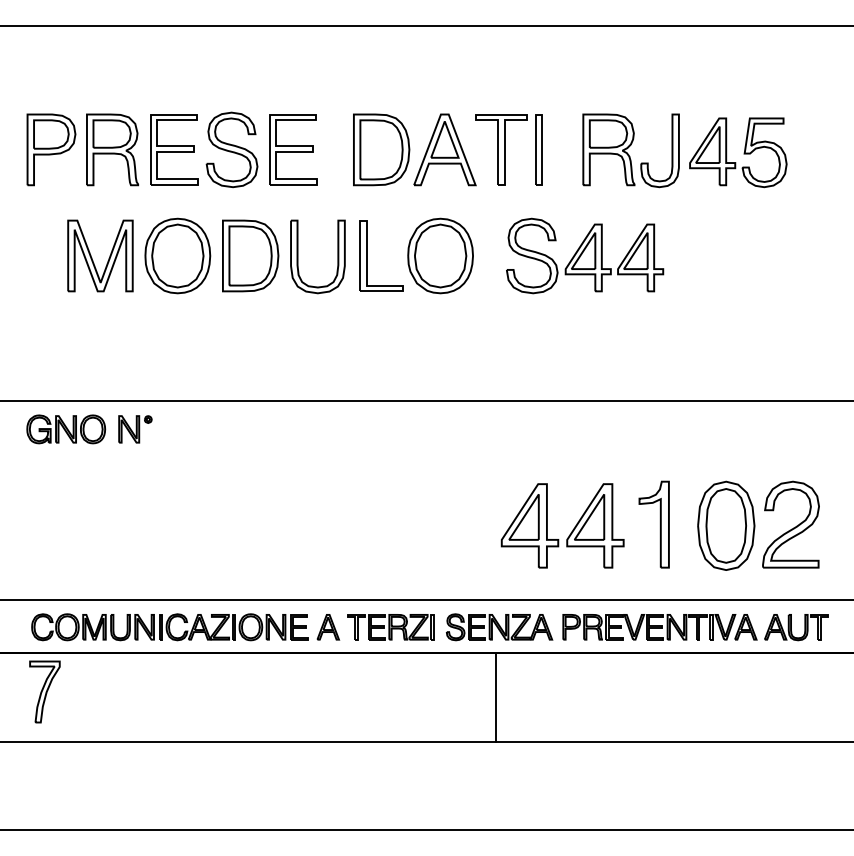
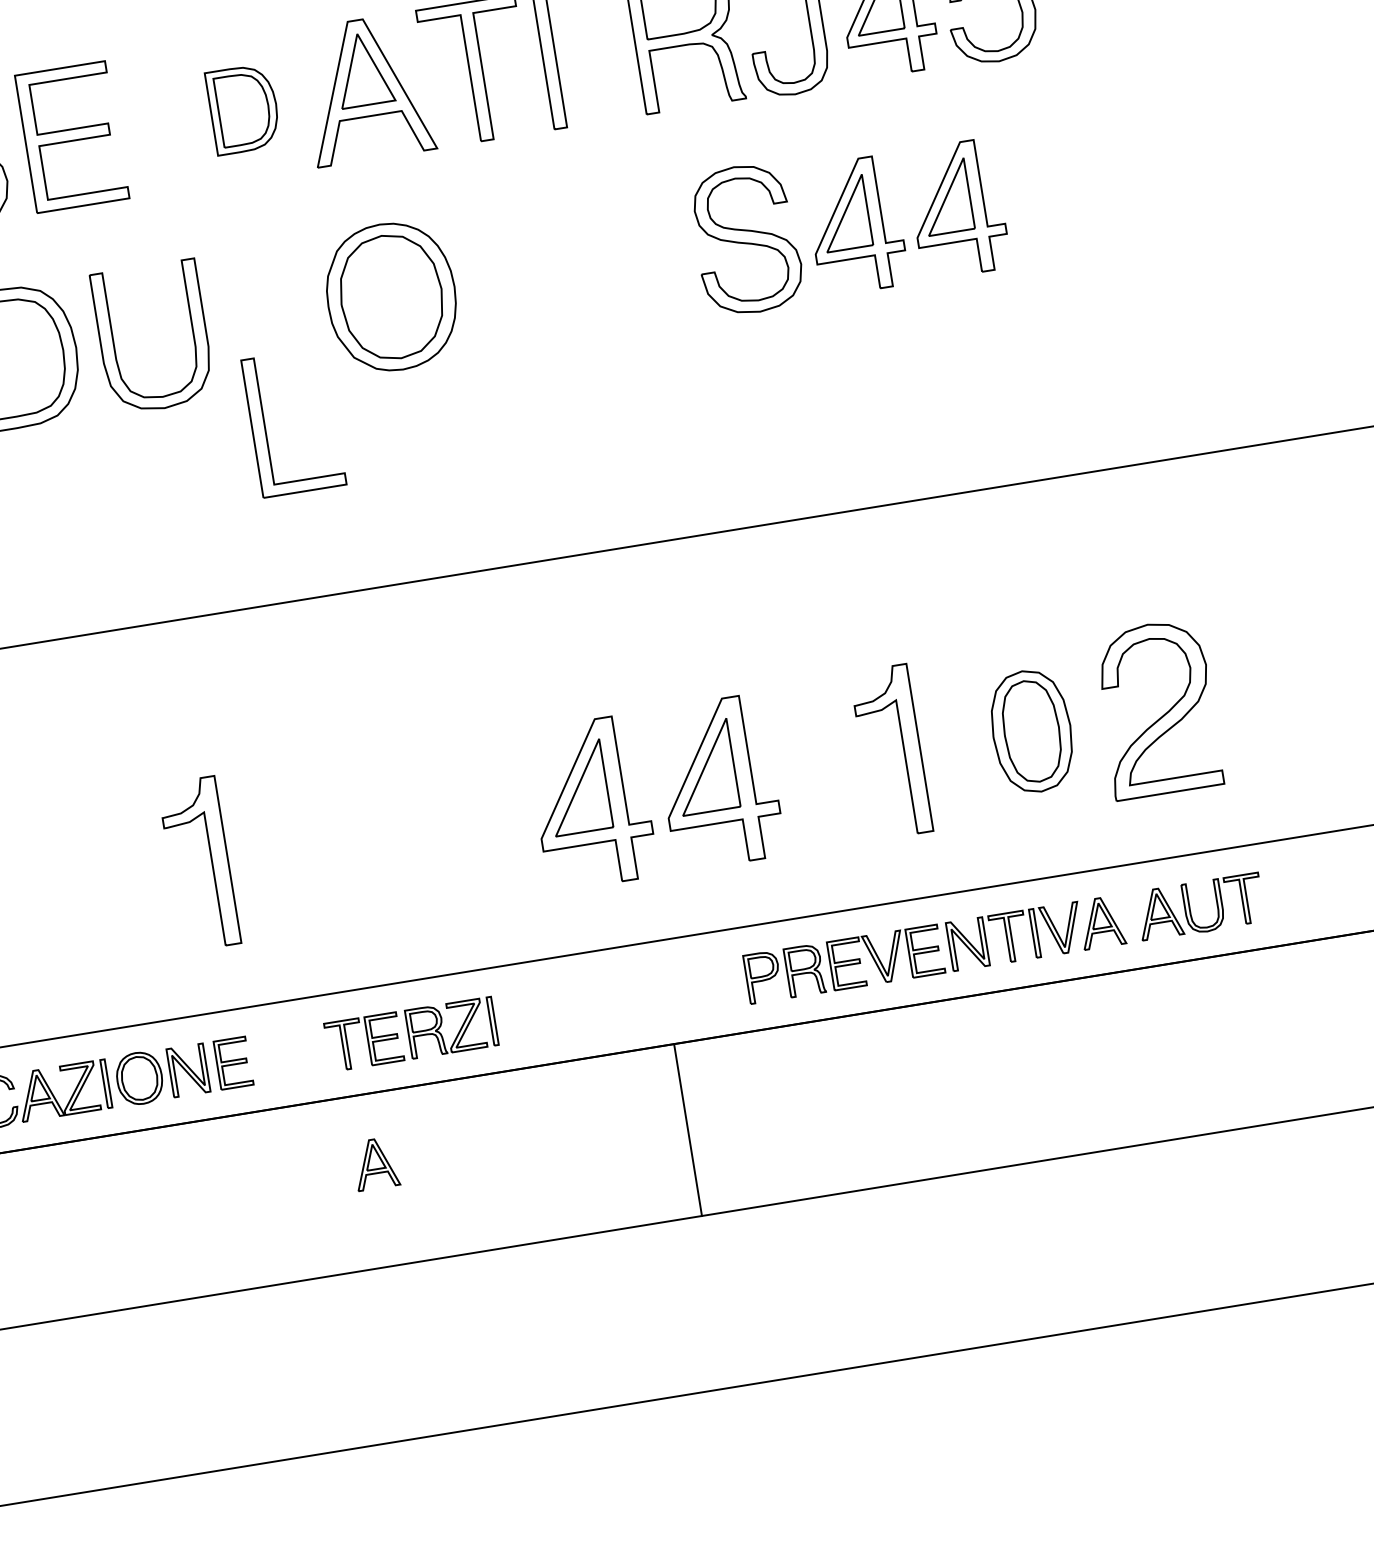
part: (381, 149) -> (243, 108), size x0.6
part: (367, 255) -> (266, 425), moved
part: (585, 255) -> (849, 221), moved
part: (297, 524) -> (197, 863), added
part: (726, 525) -> (1032, 730), size x0.7
part: (570, 532) -> (672, 803), moved
part: (328, 627) -> (376, 1164), moved
part: (499, 627) -> (622, 1000), removed
line: (495, 697) -> (687, 1129), moved

